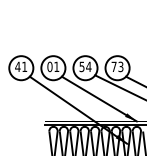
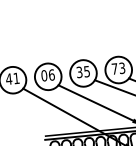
text: (56, 66) -> (51, 74), 01 -> 06
text: (85, 66) -> (83, 71), 54 -> 35

